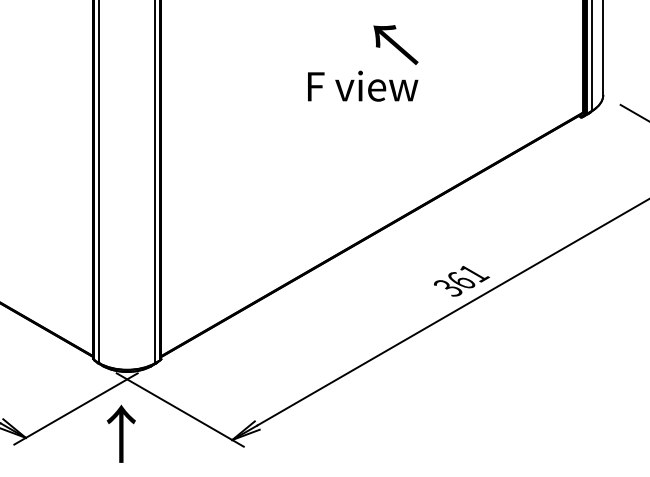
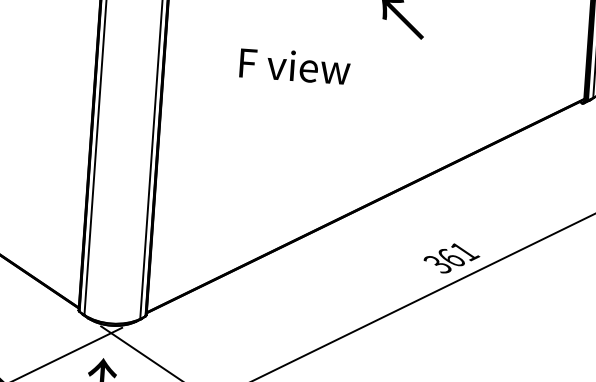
text: (363, 85) -> (295, 65), moved

